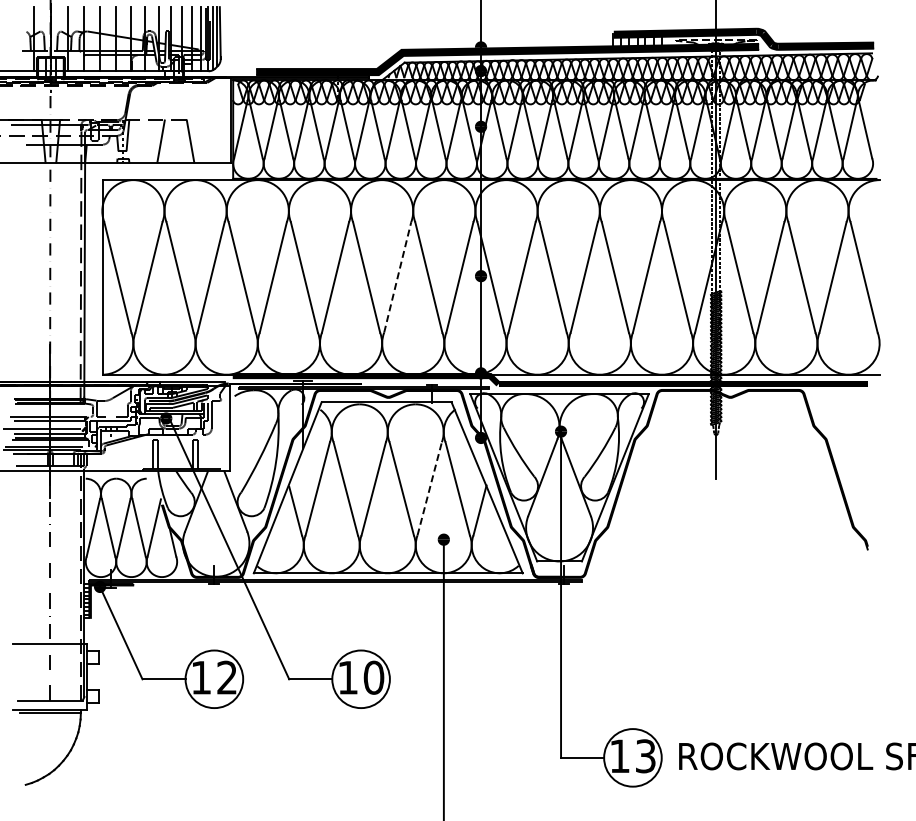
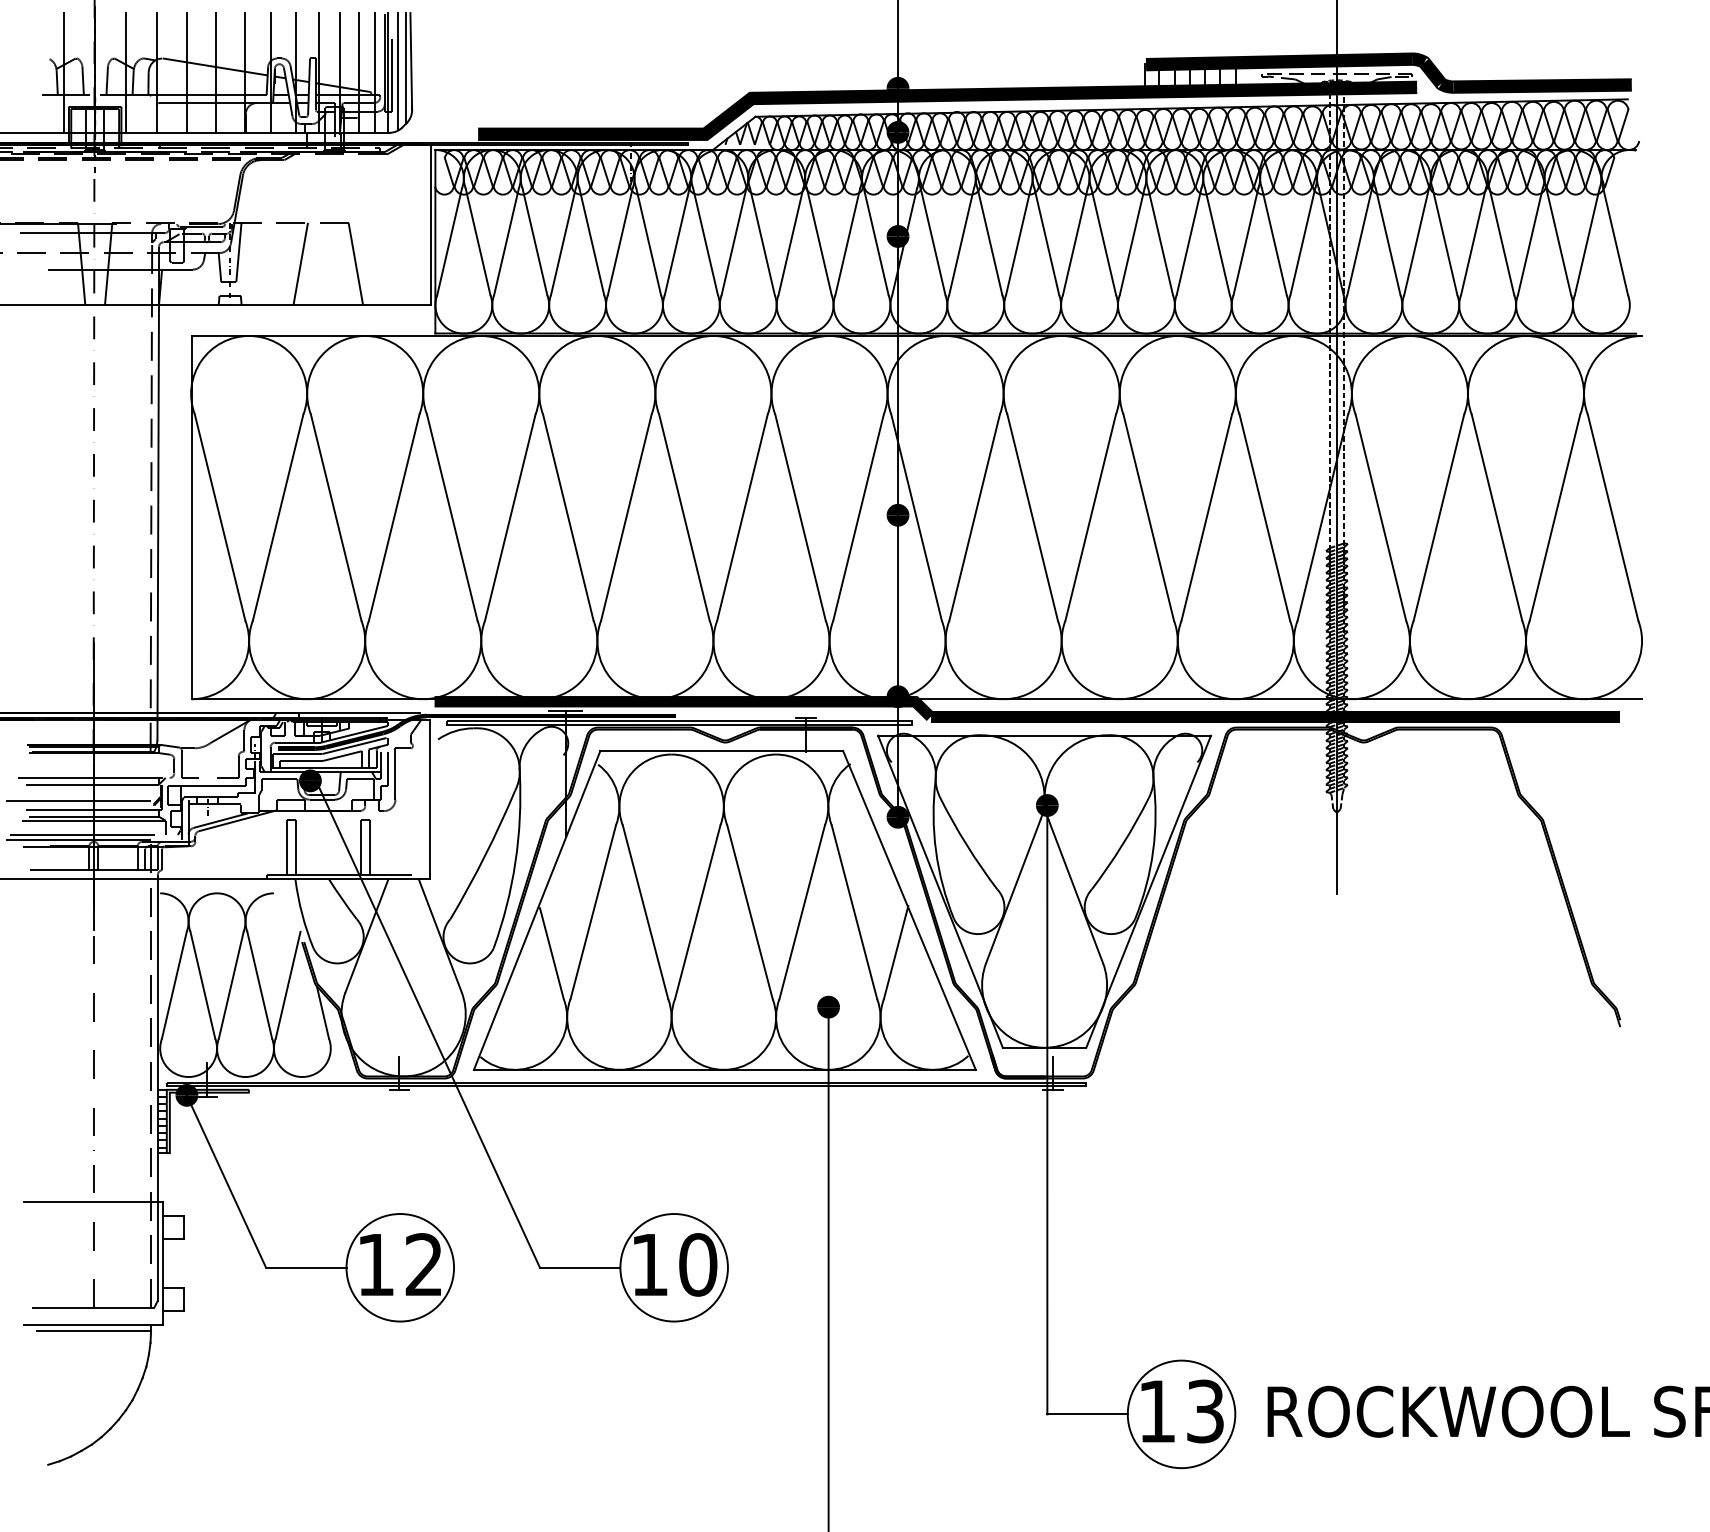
line: (397, 277) -> (742, 517), dashed -> solid
line: (429, 488) -> (801, 911), dashed -> solid

